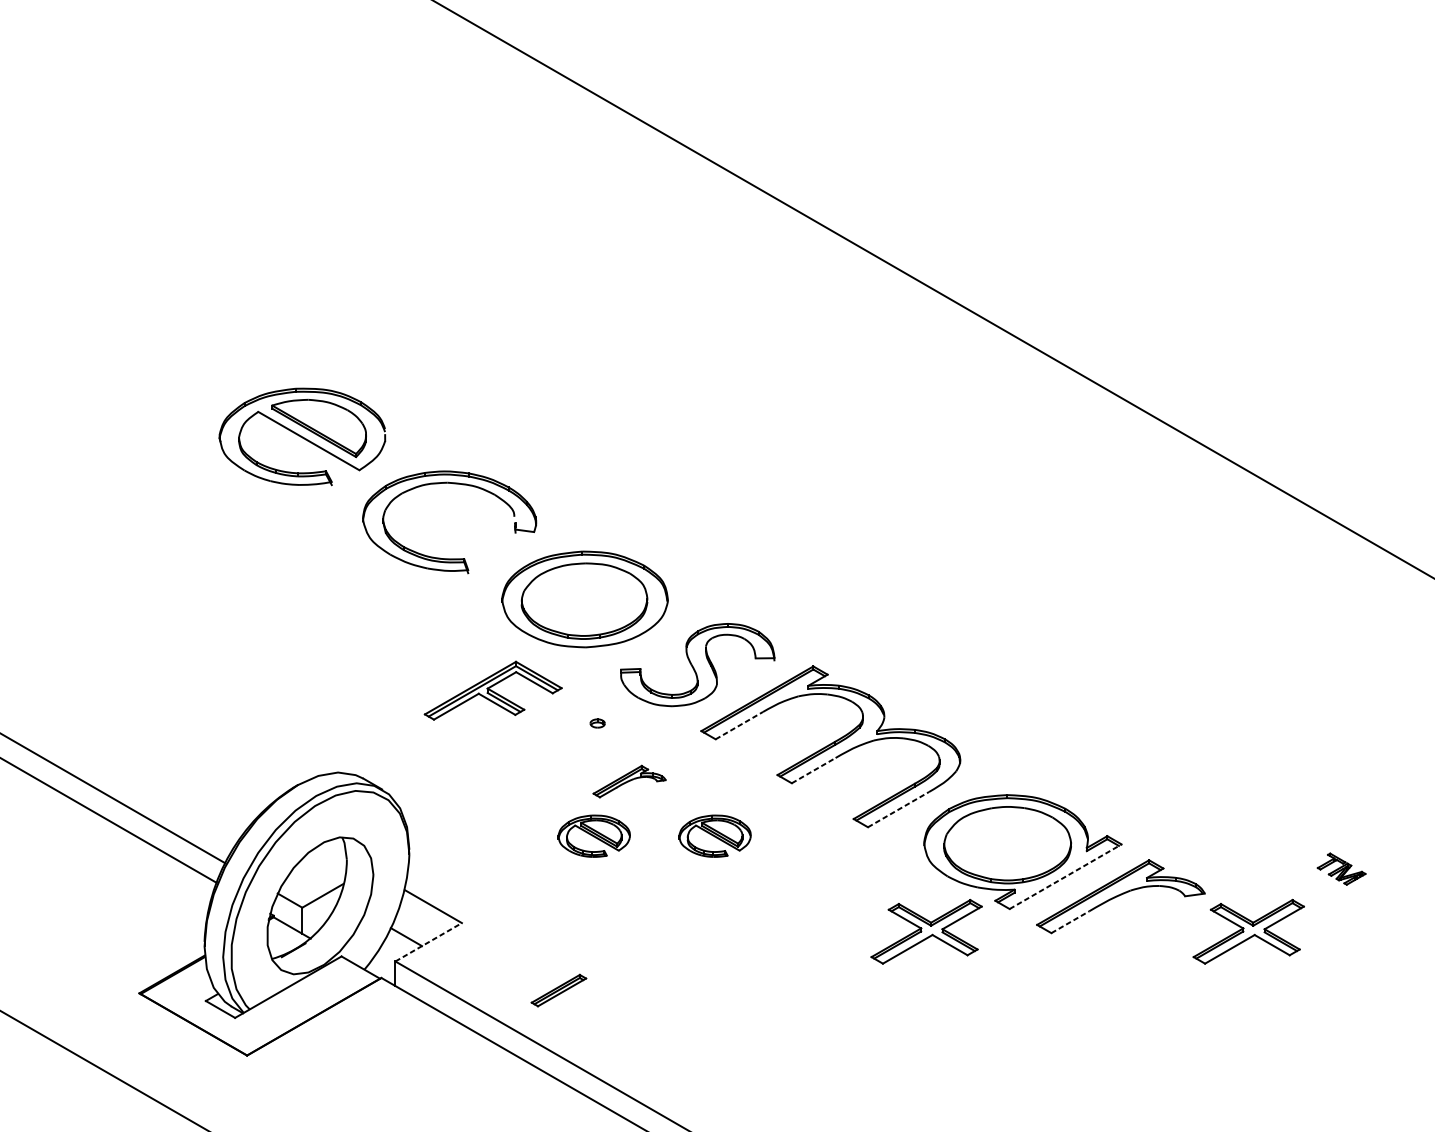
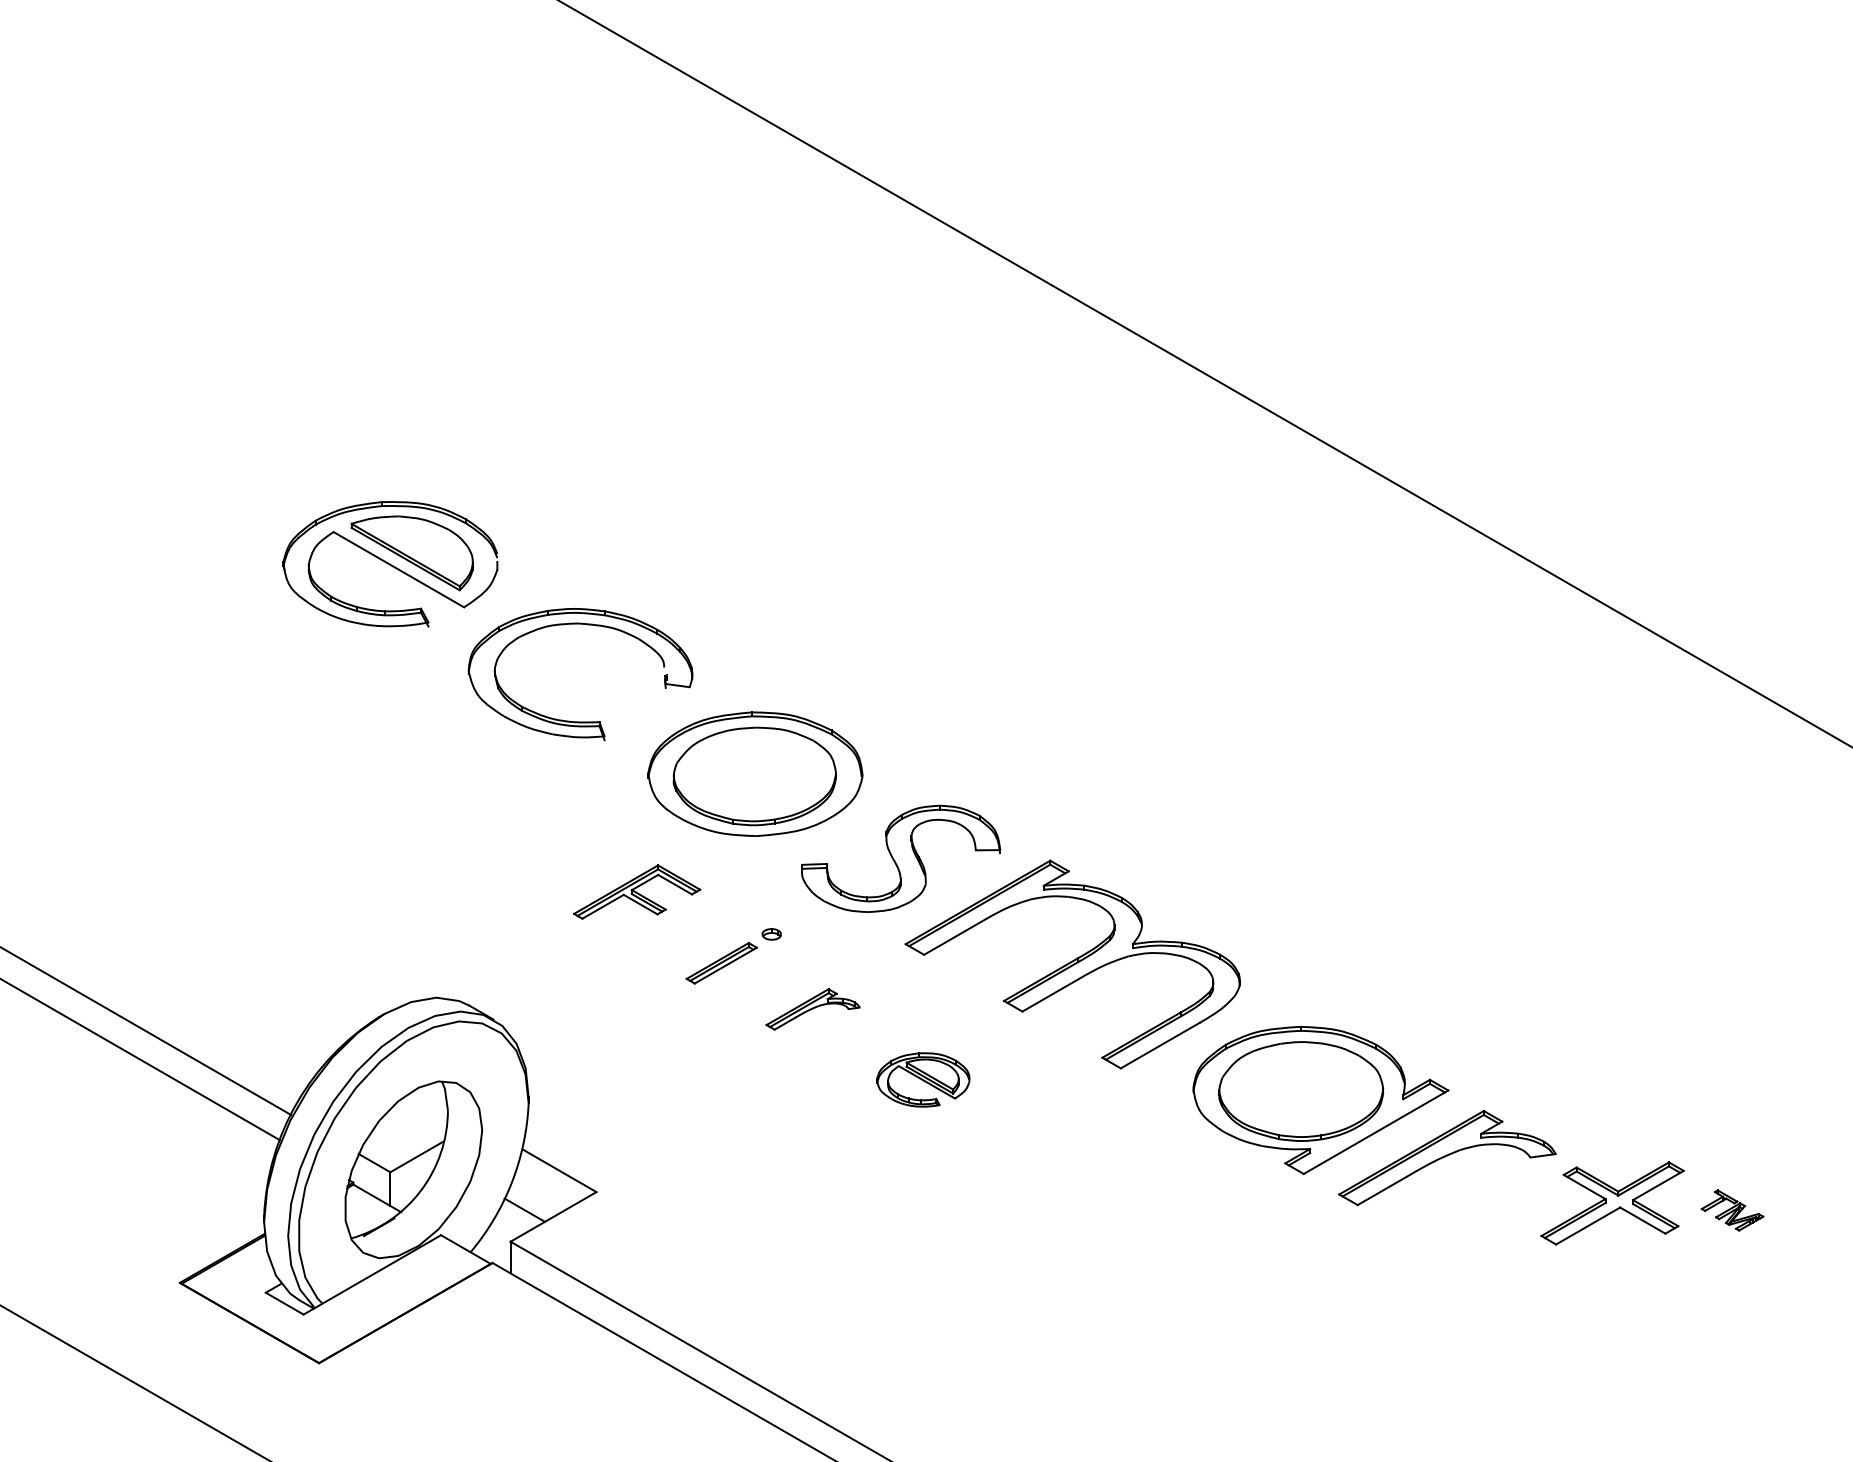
part: (493, 690) -> (637, 891), size x0.71
line: (739, 725) -> (955, 936), dashed -> solid
line: (813, 770) -> (1050, 995), dashed -> solid
line: (898, 809) -> (1160, 1045), dashed -> solid
part: (594, 835) -> (767, 1079), removed
part: (1341, 869) -> (1732, 1210), moved
line: (1065, 876) -> (1376, 1132), dashed -> solid
line: (1070, 921) -> (1382, 1190), dashed -> solid
part: (926, 931) -> (1196, 1203), removed
line: (428, 941) -> (553, 1216), dashed -> solid
part: (558, 990) -> (721, 963), moved

